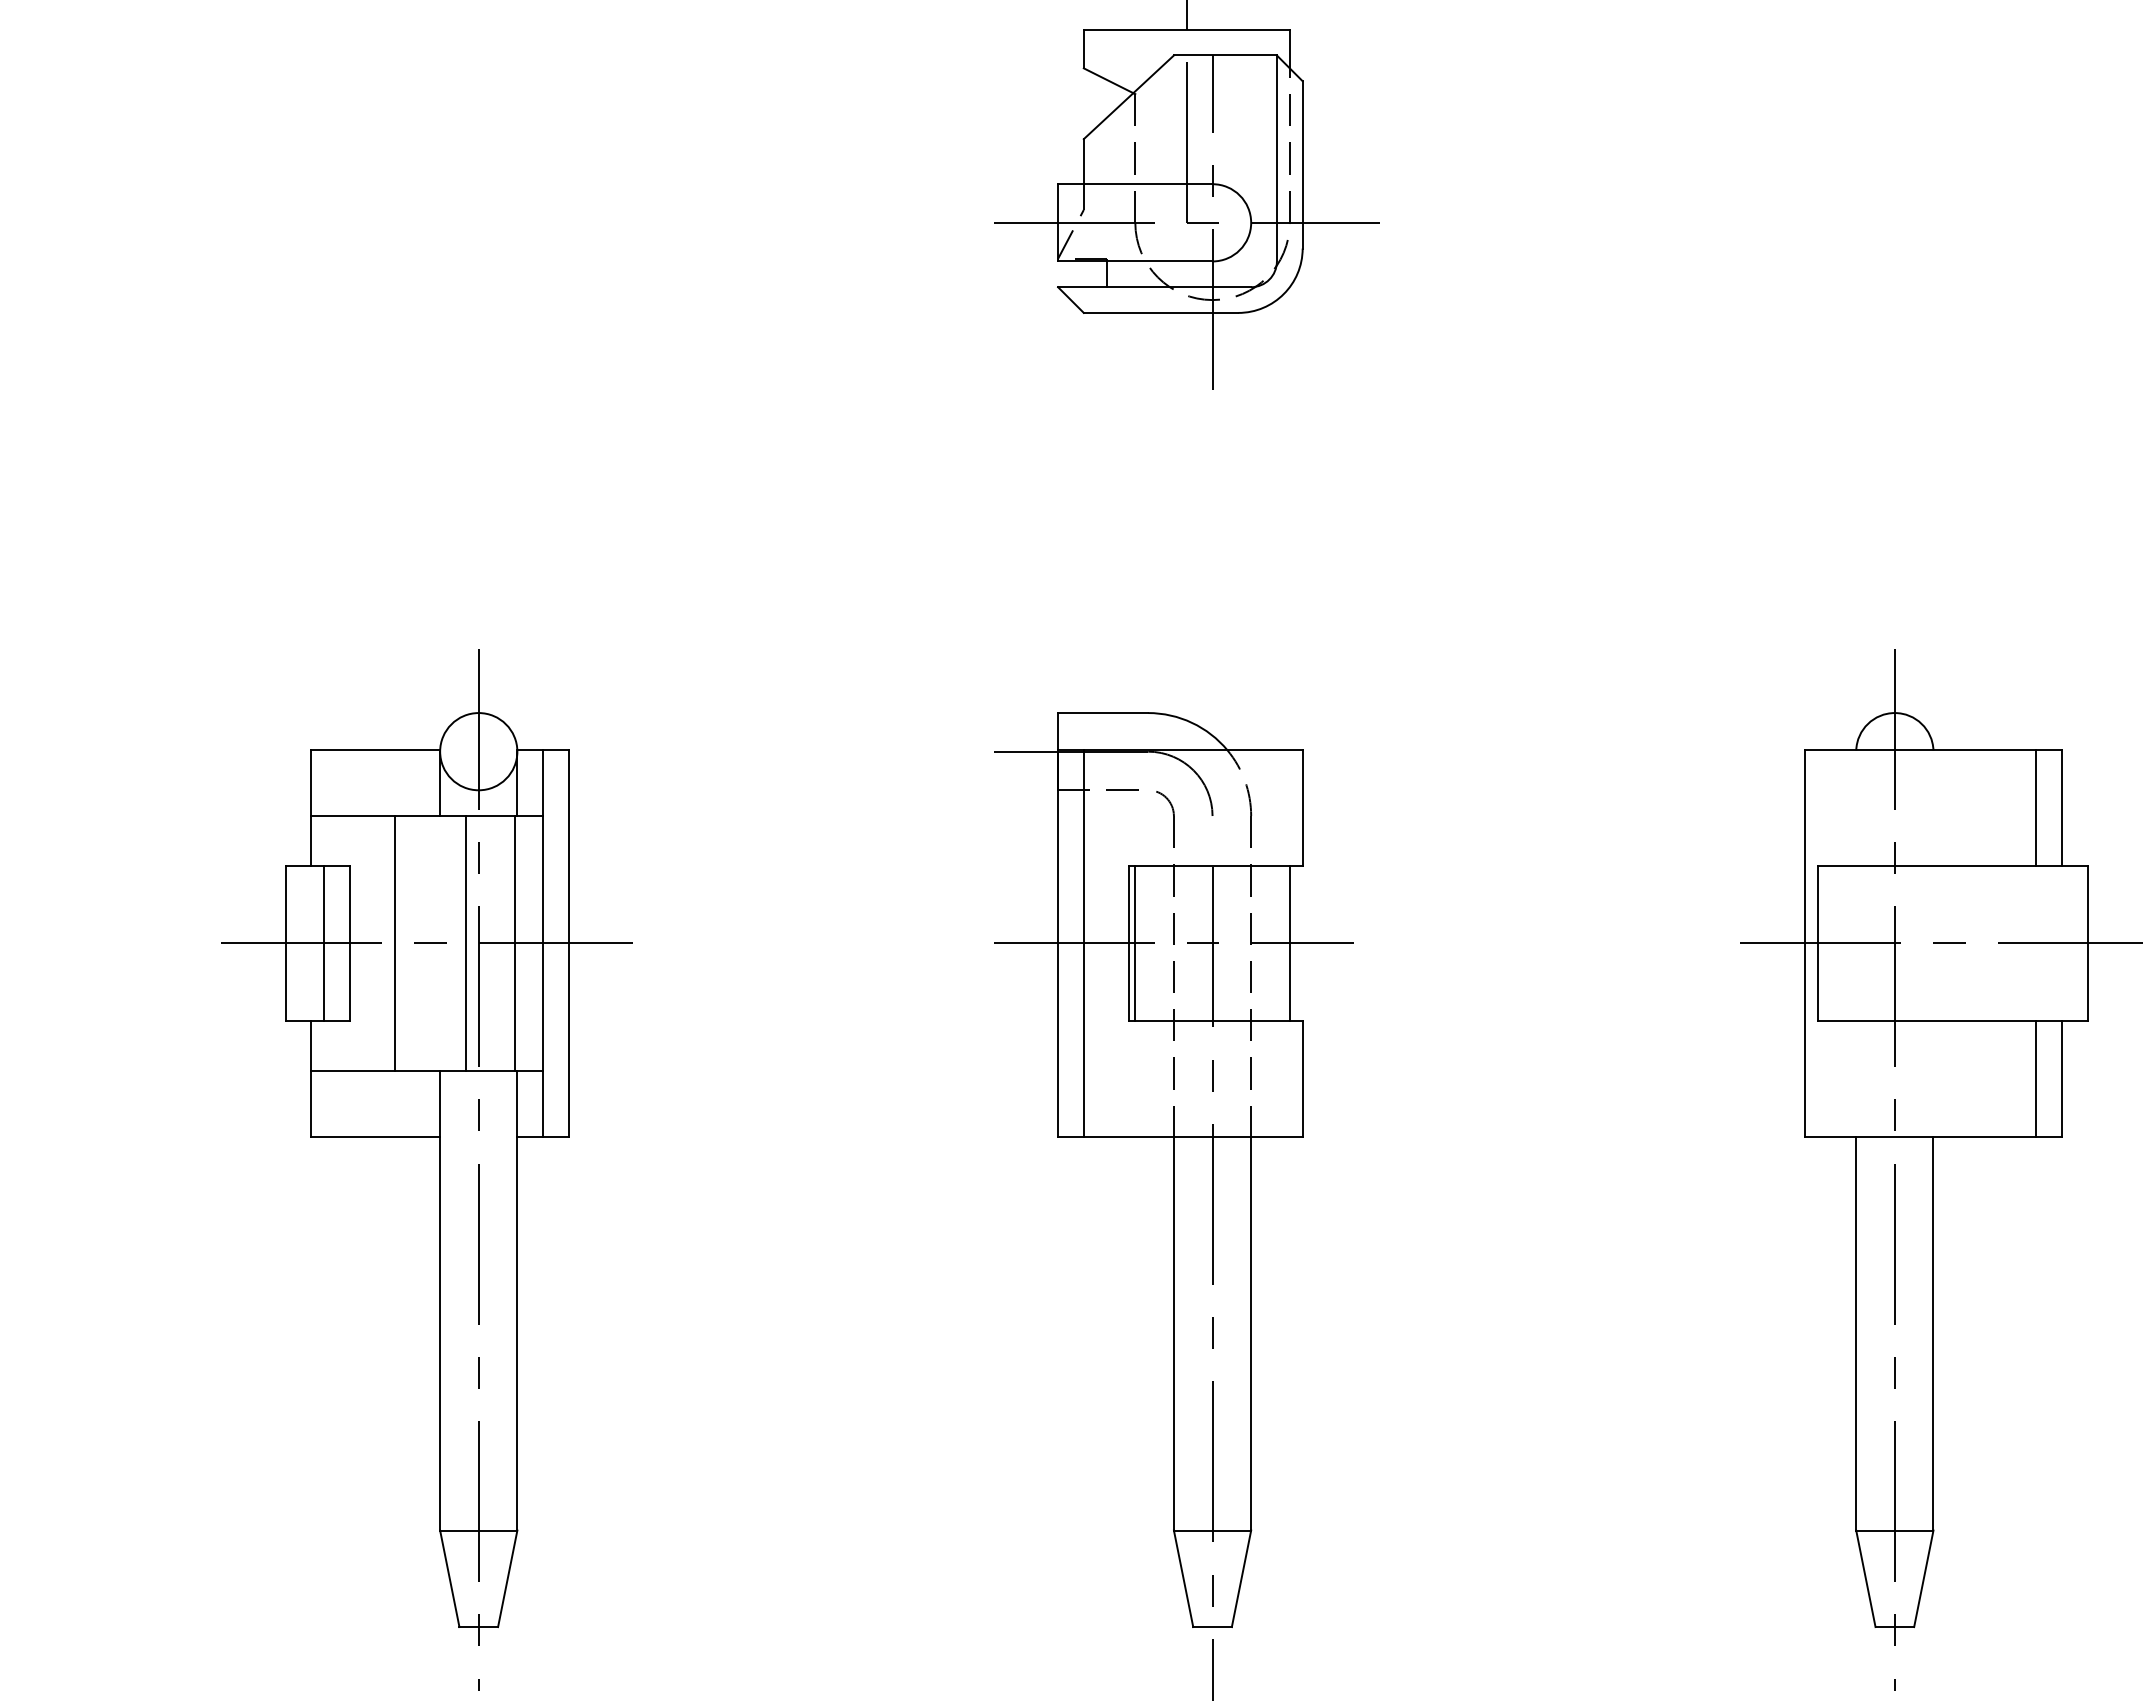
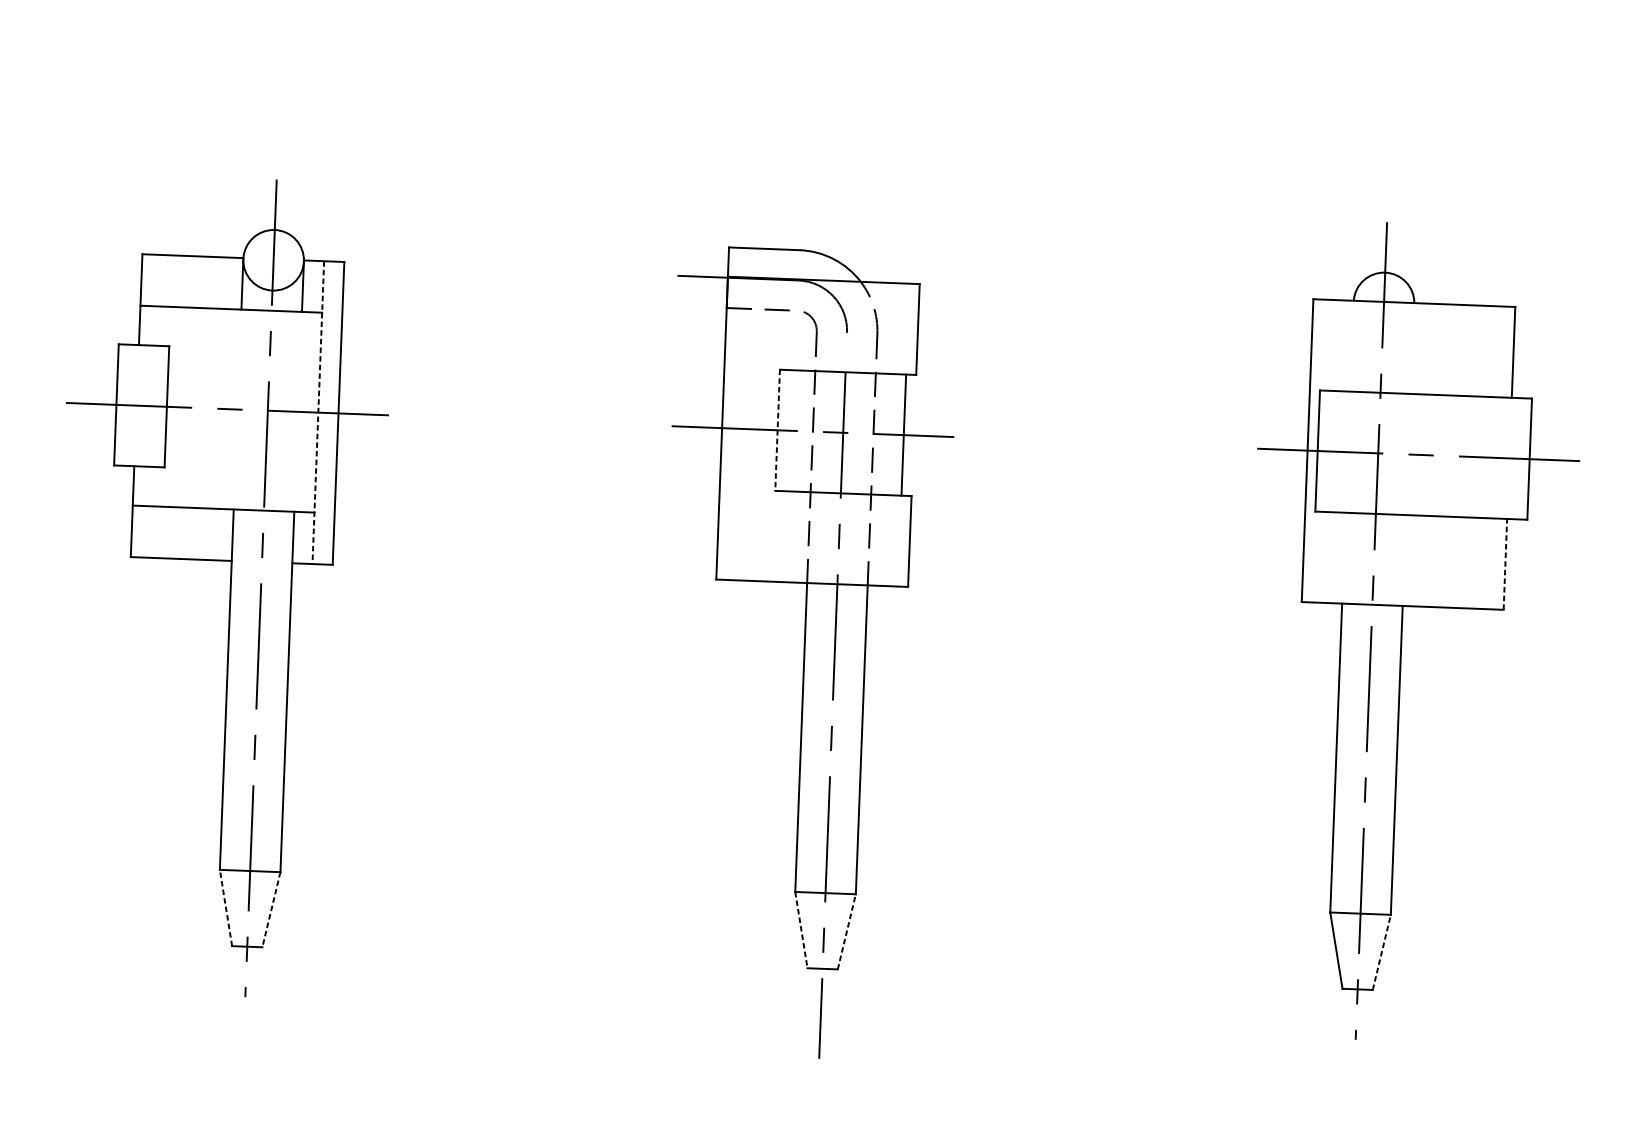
line: (2036, 808) -> (1493, 351), removed
line: (324, 943) -> (146, 406), removed
line: (395, 943) -> (202, 408), removed
line: (465, 943) -> (257, 410), removed
line: (514, 943) -> (295, 411), removed
line: (543, 943) -> (318, 412), solid -> dashed
line: (1083, 943) -> (742, 428), removed
line: (1128, 943) -> (777, 430), solid -> dashed
line: (1135, 943) -> (782, 430), removed
line: (2036, 1078) -> (1485, 563), removed
line: (2062, 1078) -> (1505, 564), solid -> dashed
line: (449, 1578) -> (225, 907), solid -> dashed
line: (1241, 1578) -> (846, 931), solid -> dashed
line: (1923, 1578) -> (1381, 952), solid -> dashed
line: (507, 1579) -> (271, 910), solid -> dashed
line: (1183, 1579) -> (801, 930), solid -> dashed

